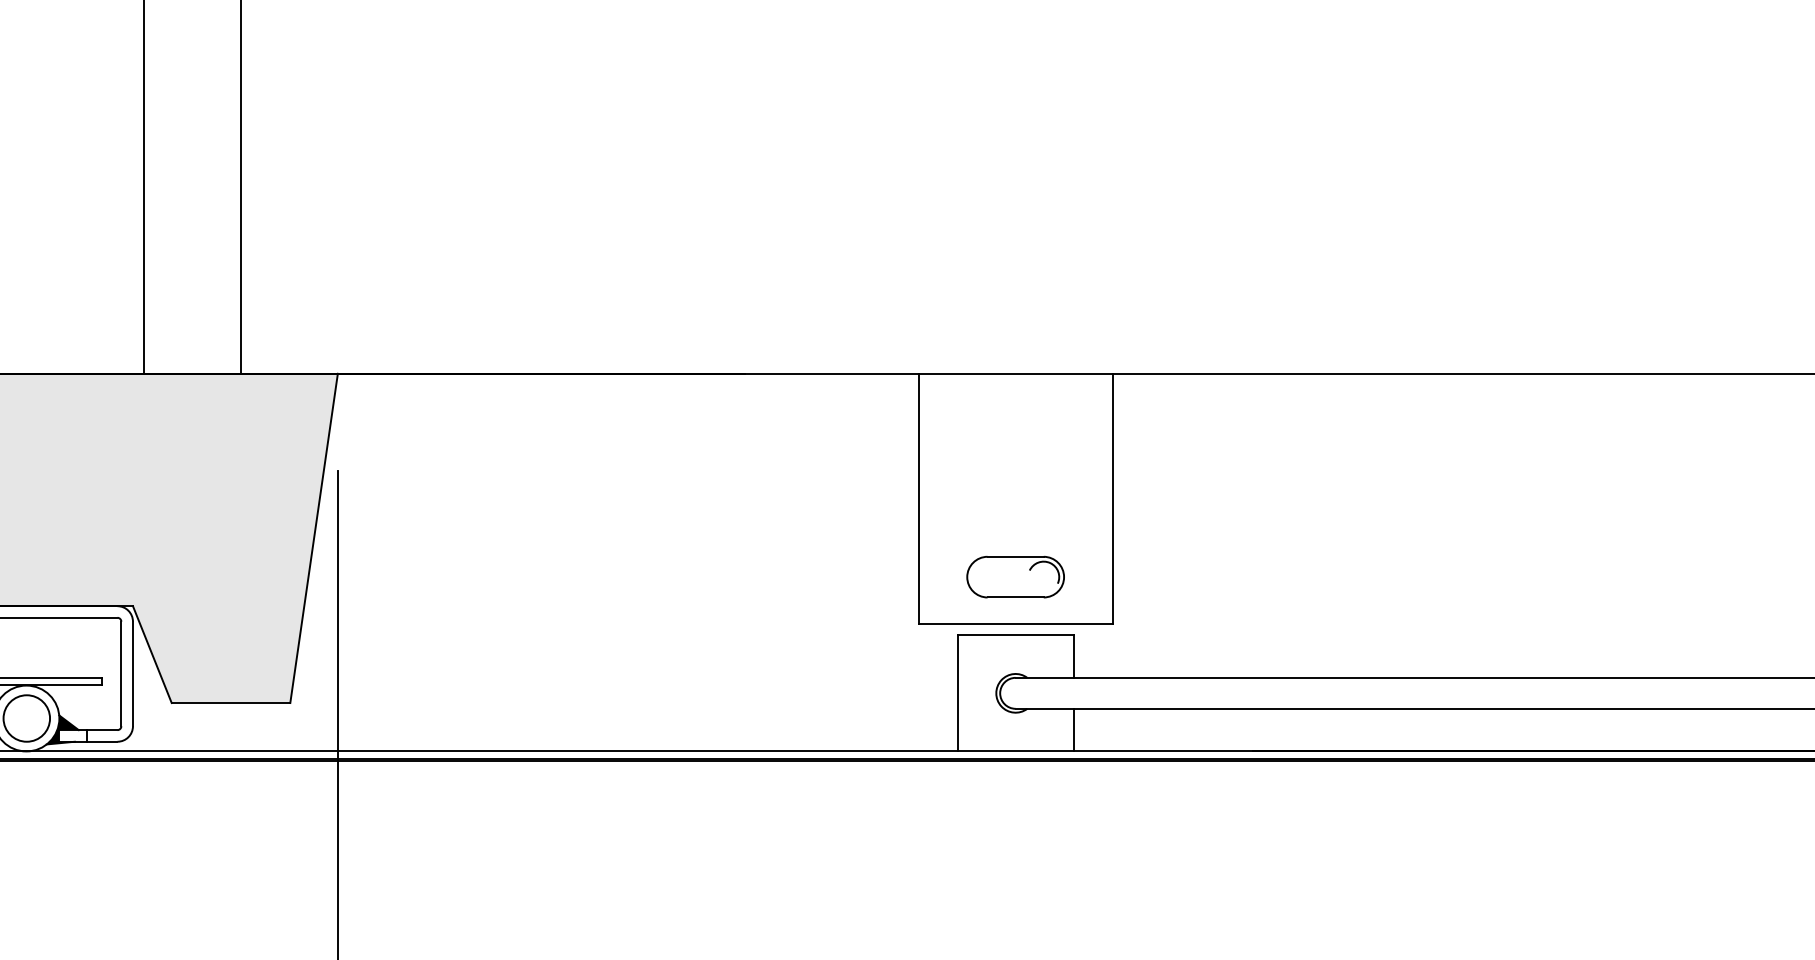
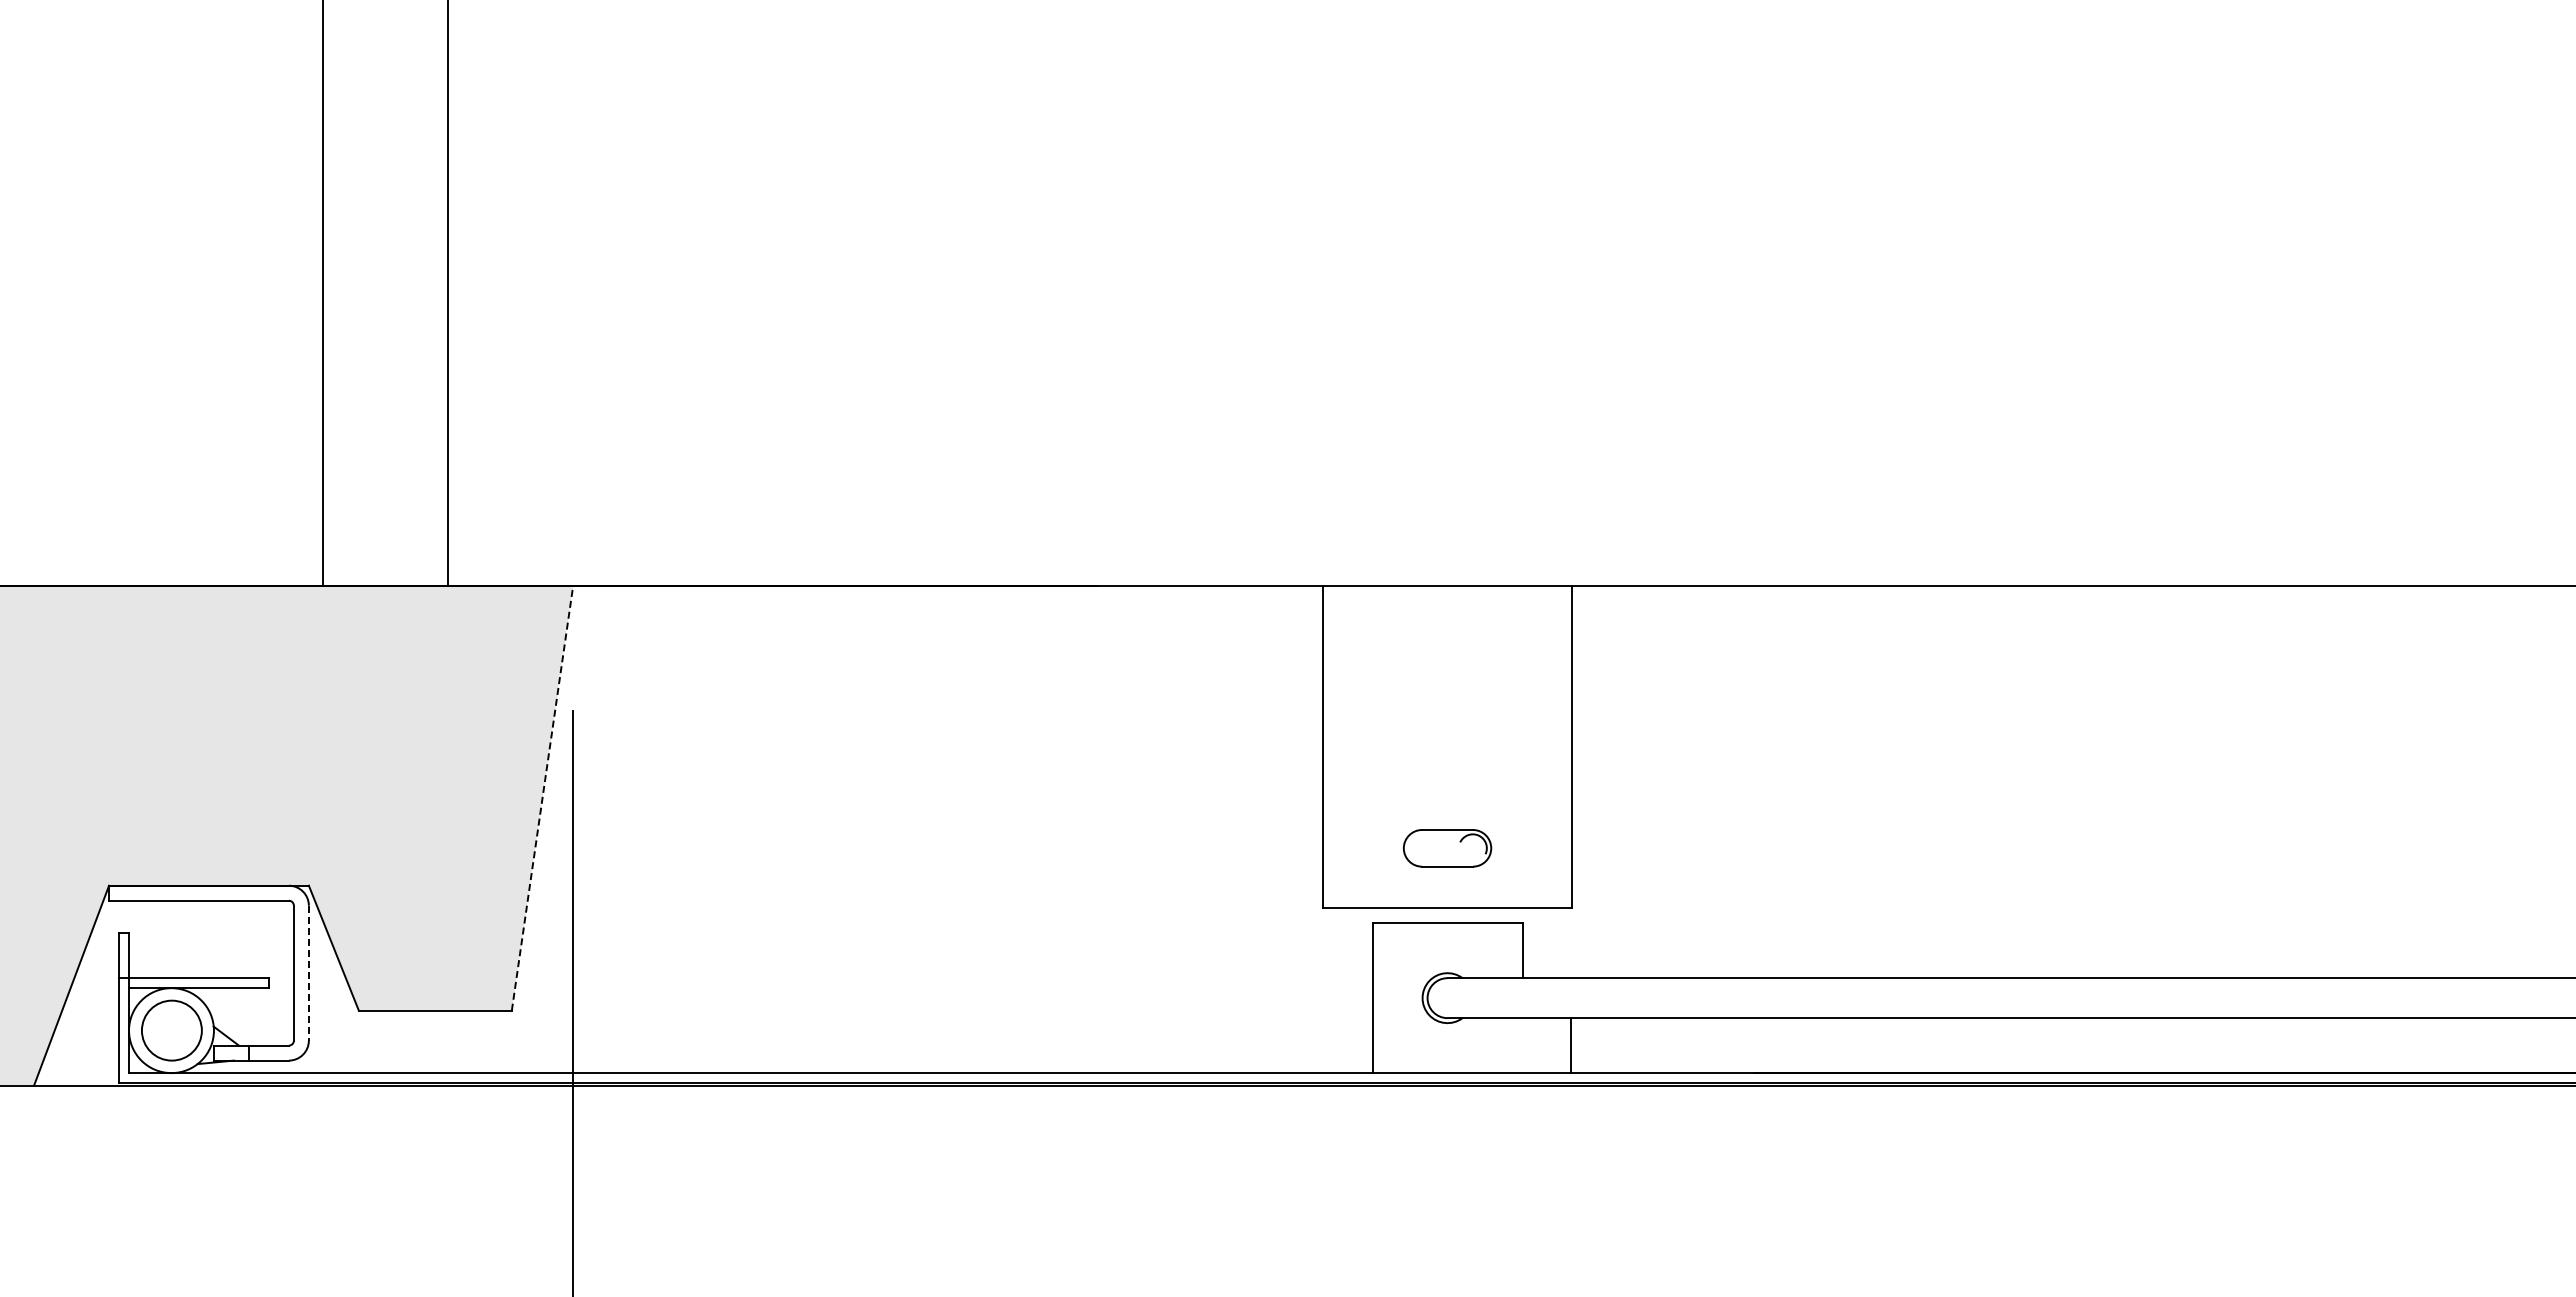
line: (314, 538) -> (542, 798), solid -> dashed
part: (1015, 577) -> (1447, 848), size x0.7
line: (132, 674) -> (308, 973), solid -> dashed
fill: (62, 730) -> (217, 1045), removed
line: (1073, 730) -> (1570, 1045), moved

